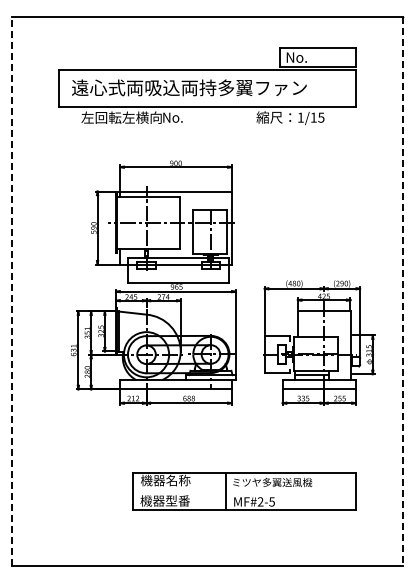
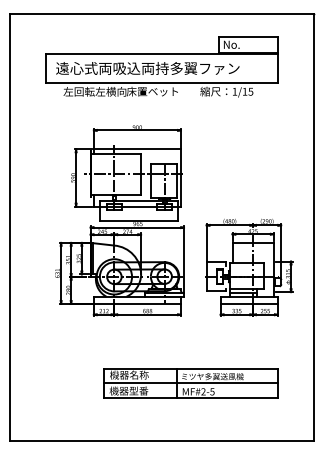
text: (194, 117) -> (151, 91), No. -> 床置ベット
line: (12, 291) -> (9, 227), dashed -> solid
line: (402, 291) -> (314, 227), dashed -> solid
line: (244, 491) -> (190, 383), added

